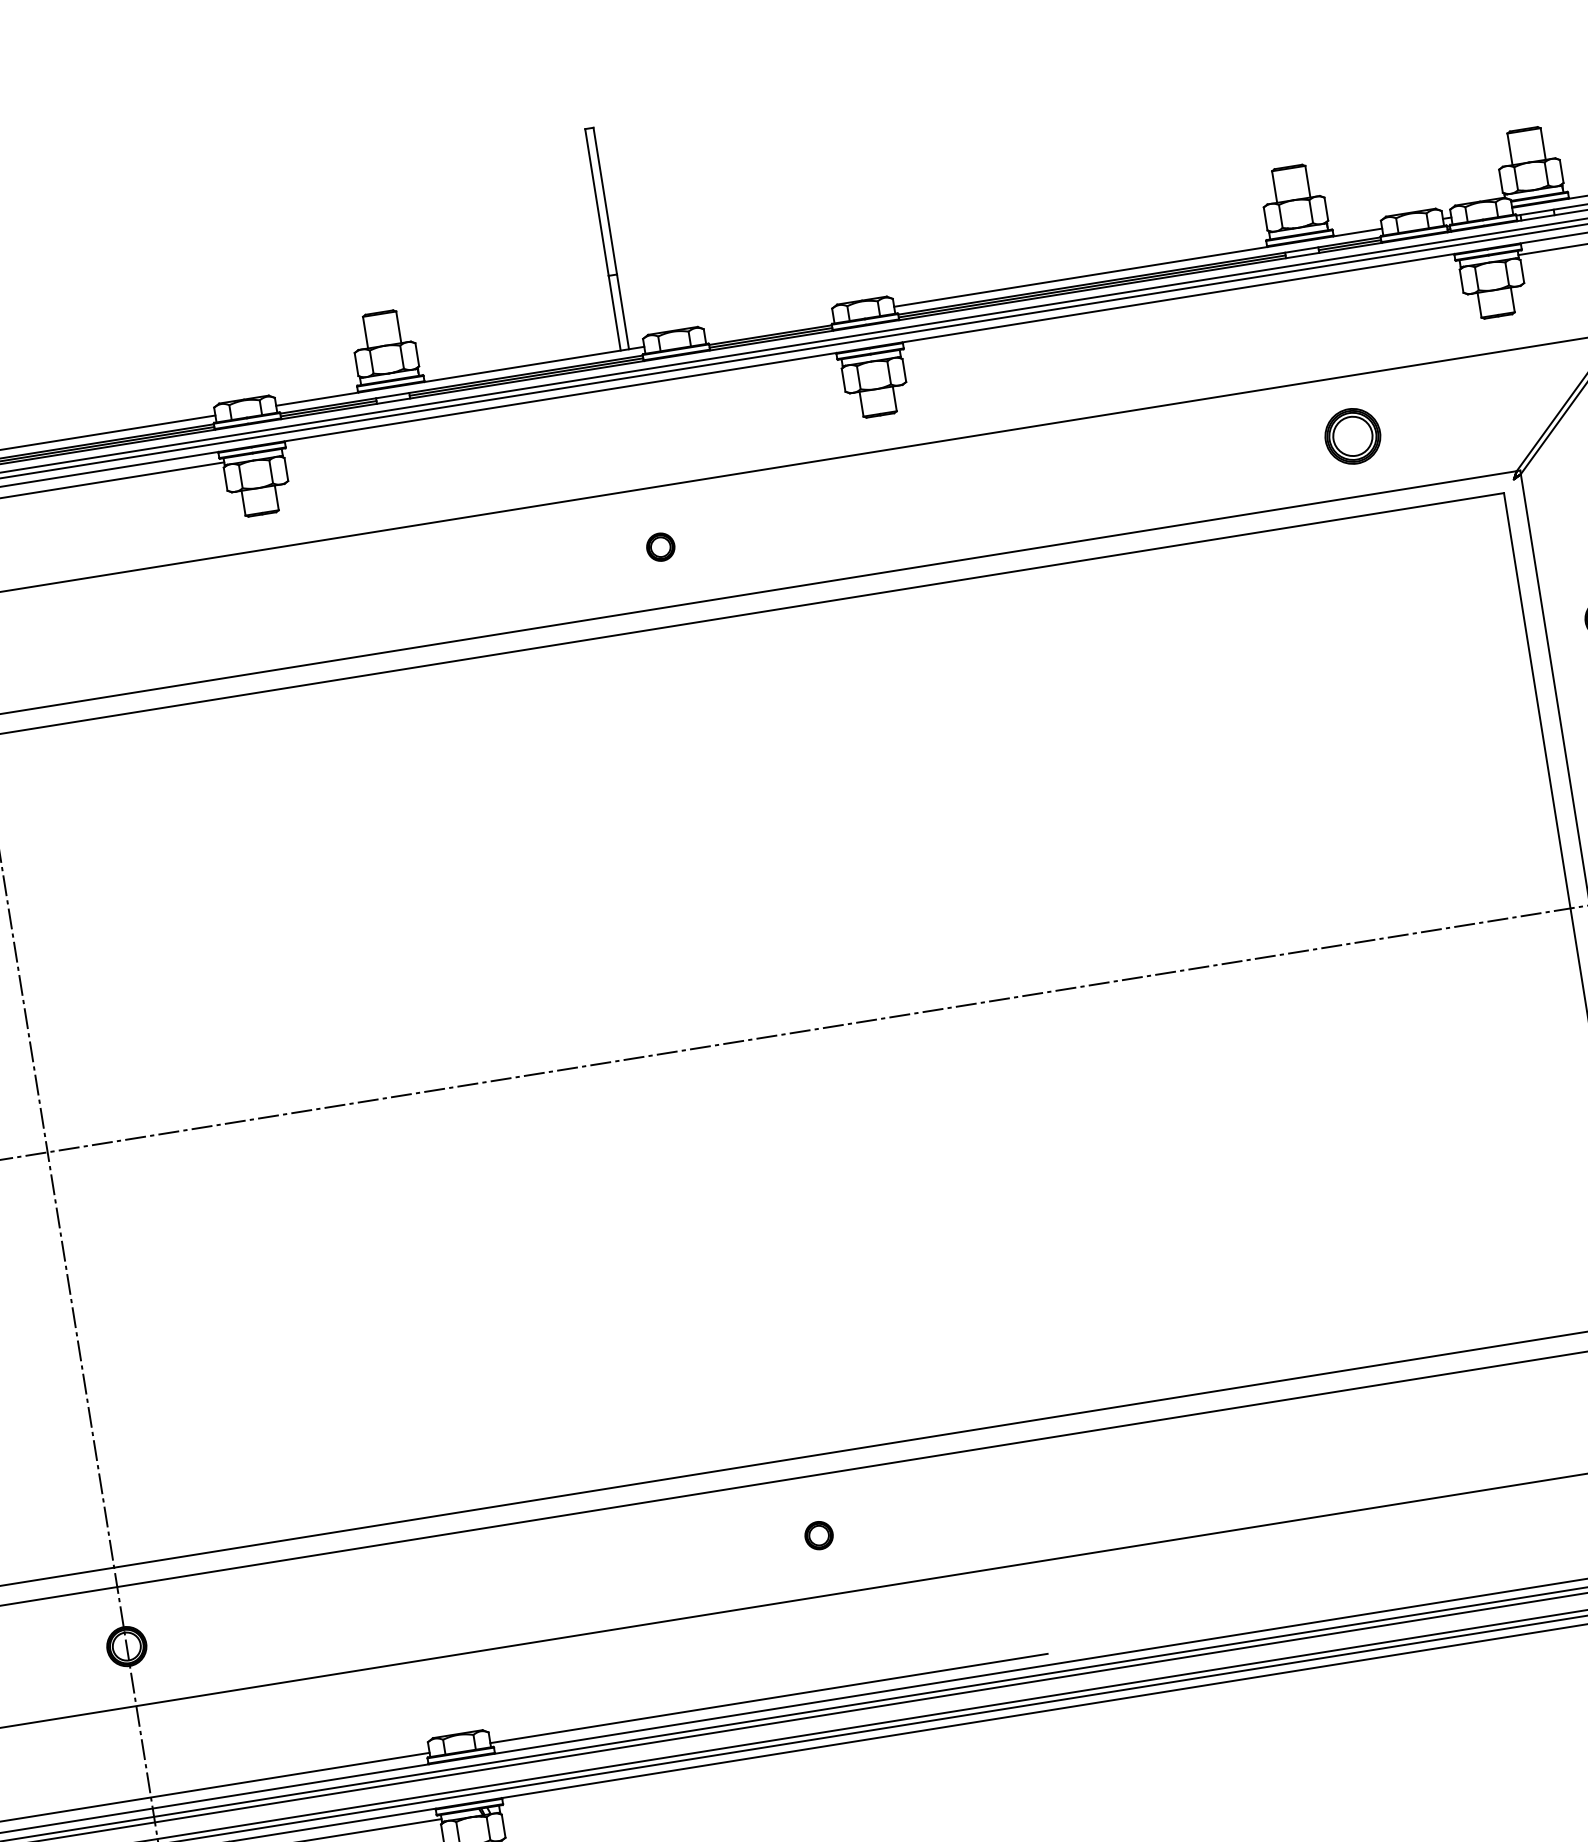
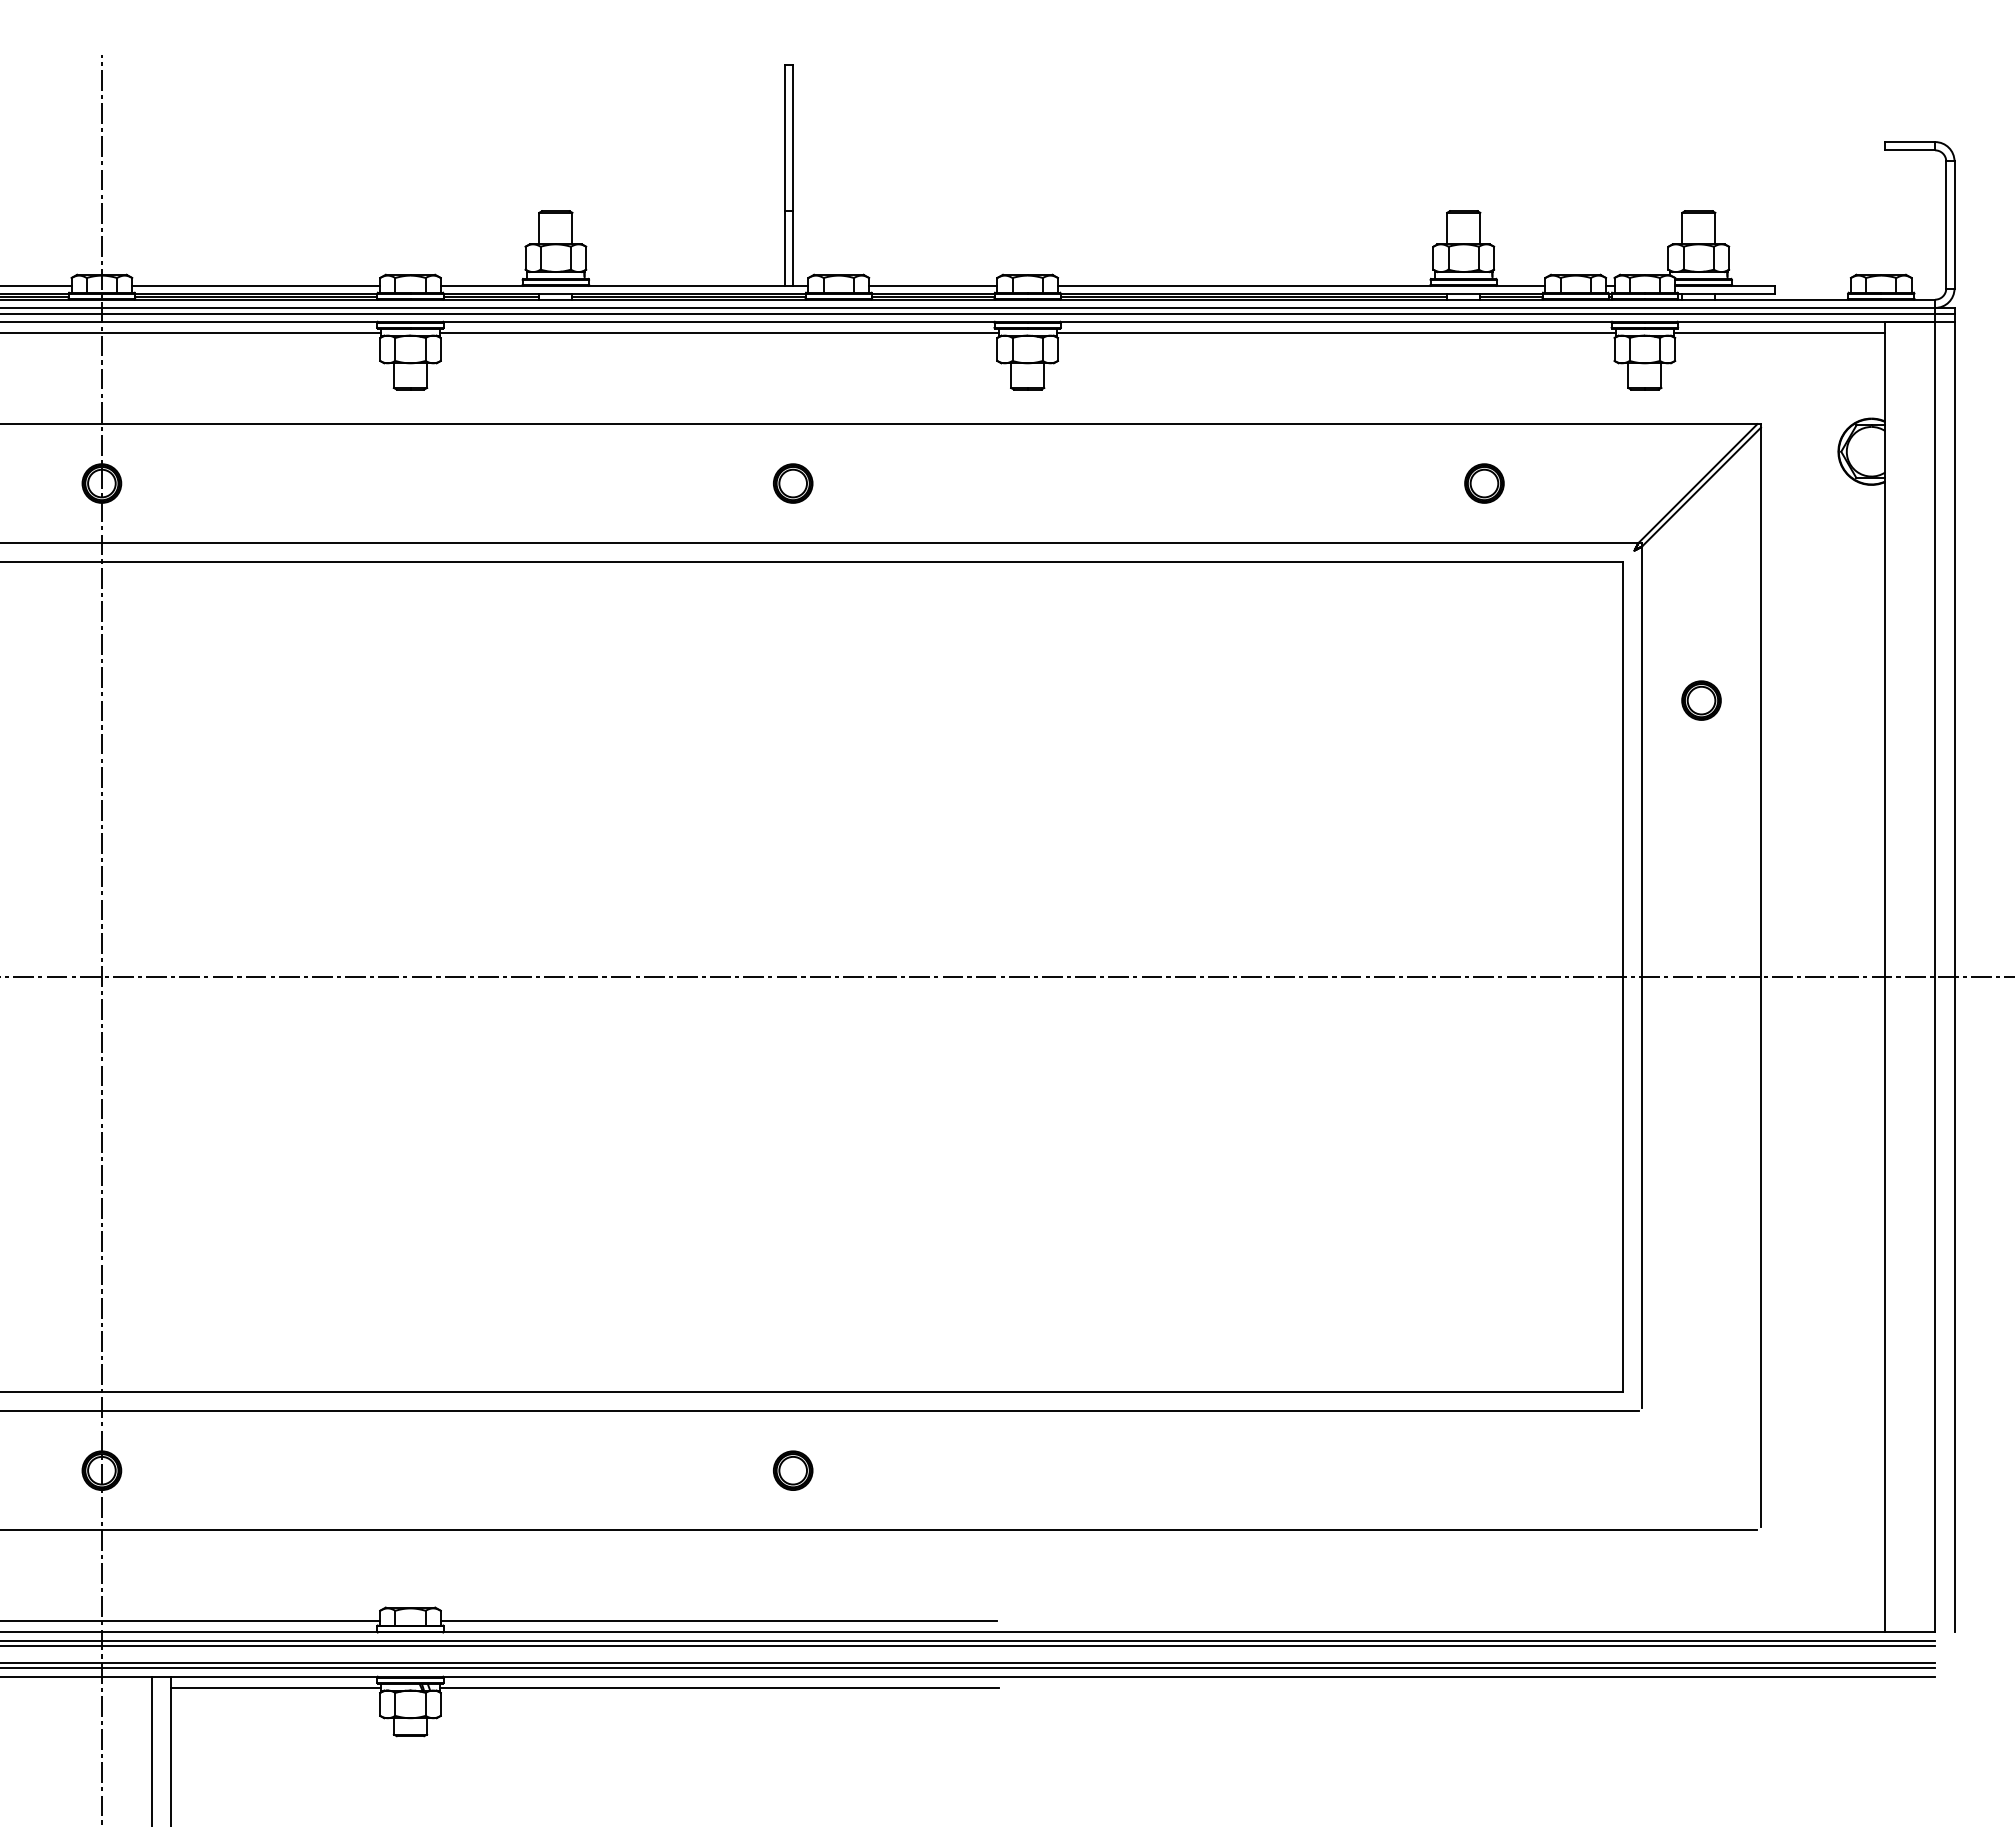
line: (1179, 309) -> (1335, 332), added
line: (769, 326) -> (933, 285), added
line: (561, 407) -> (718, 332), added
part: (1352, 436) -> (1484, 483), size x0.71
part: (661, 547) -> (793, 483), size x1.43
part: (819, 1535) -> (793, 1470), size x1.43
line: (779, 1764) -> (718, 1687), added

